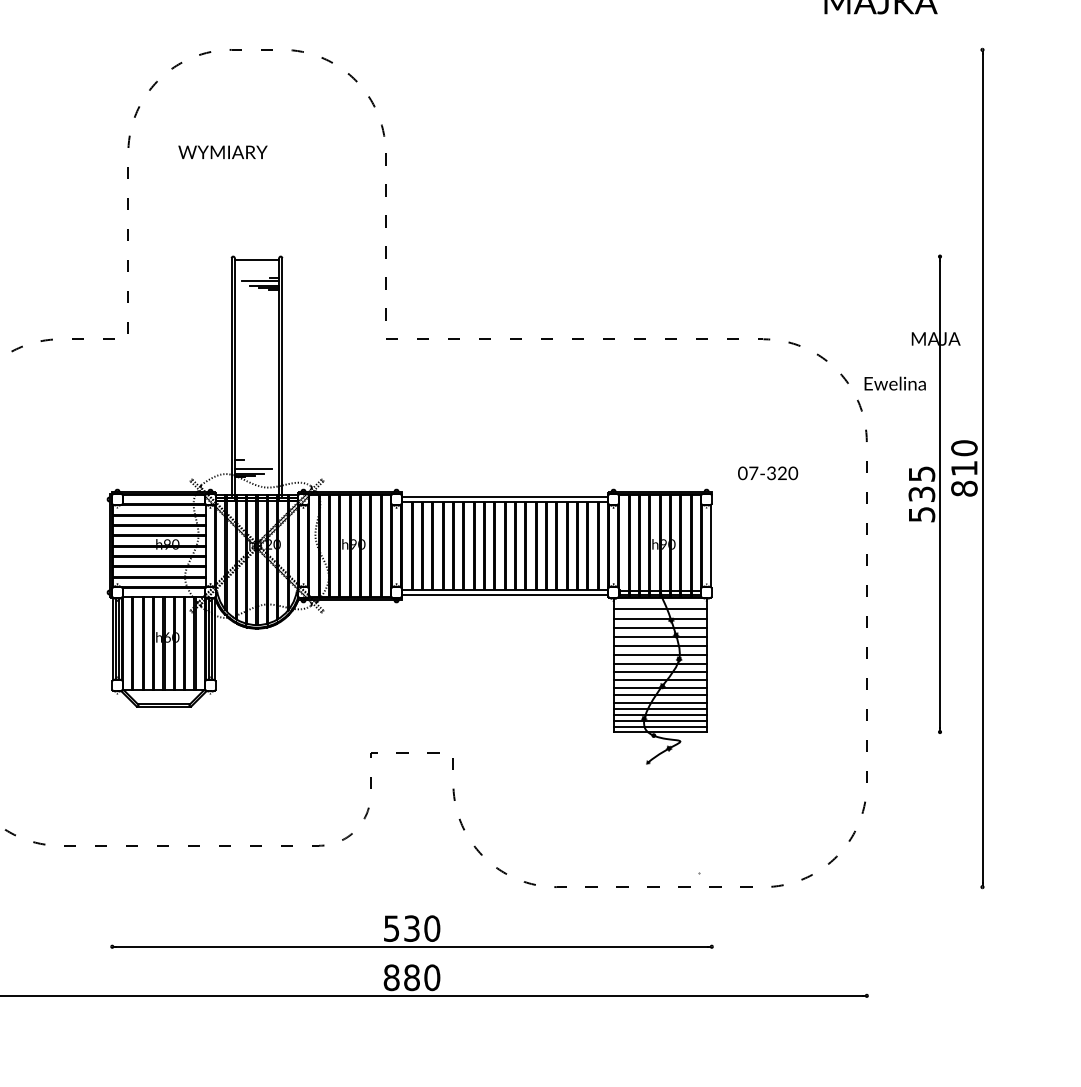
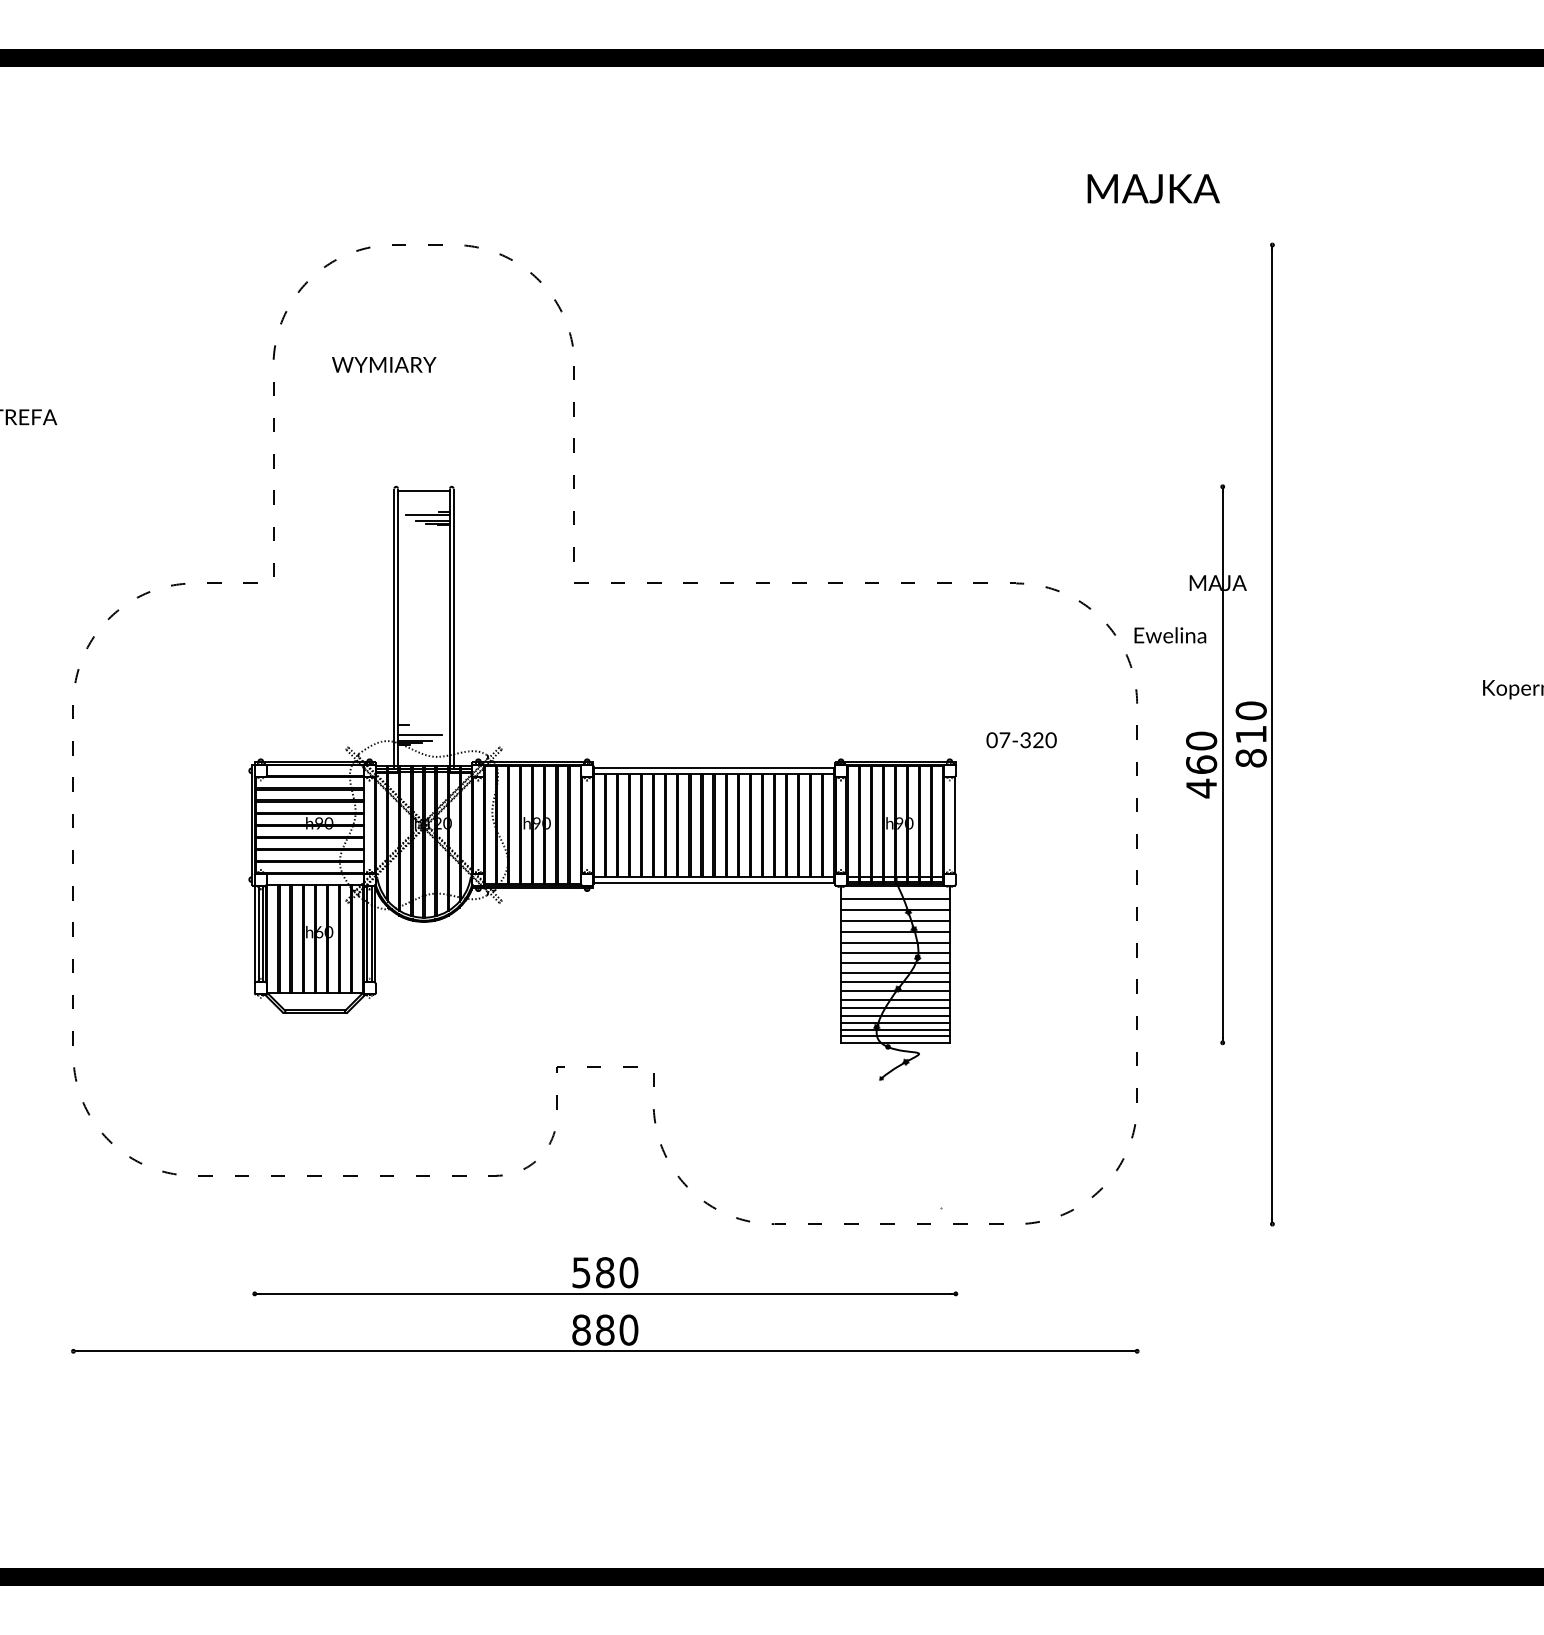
text: (921, 494) -> (1201, 764), 535 -> 460
text: (412, 928) -> (605, 1272), 530 -> 580

